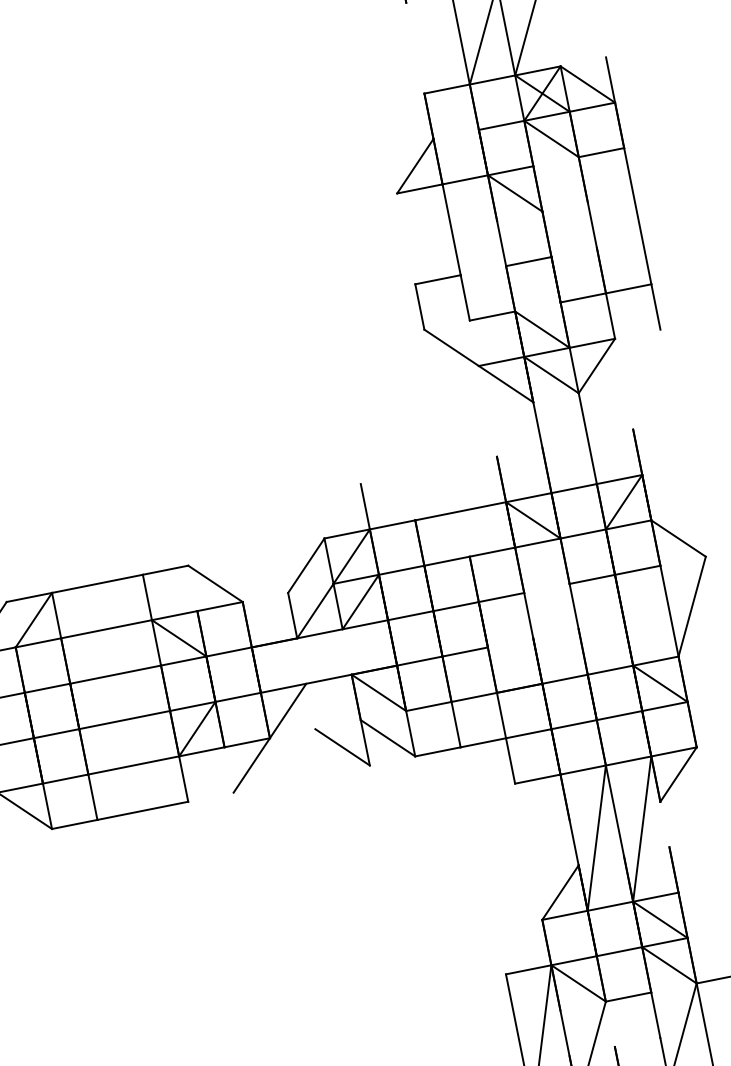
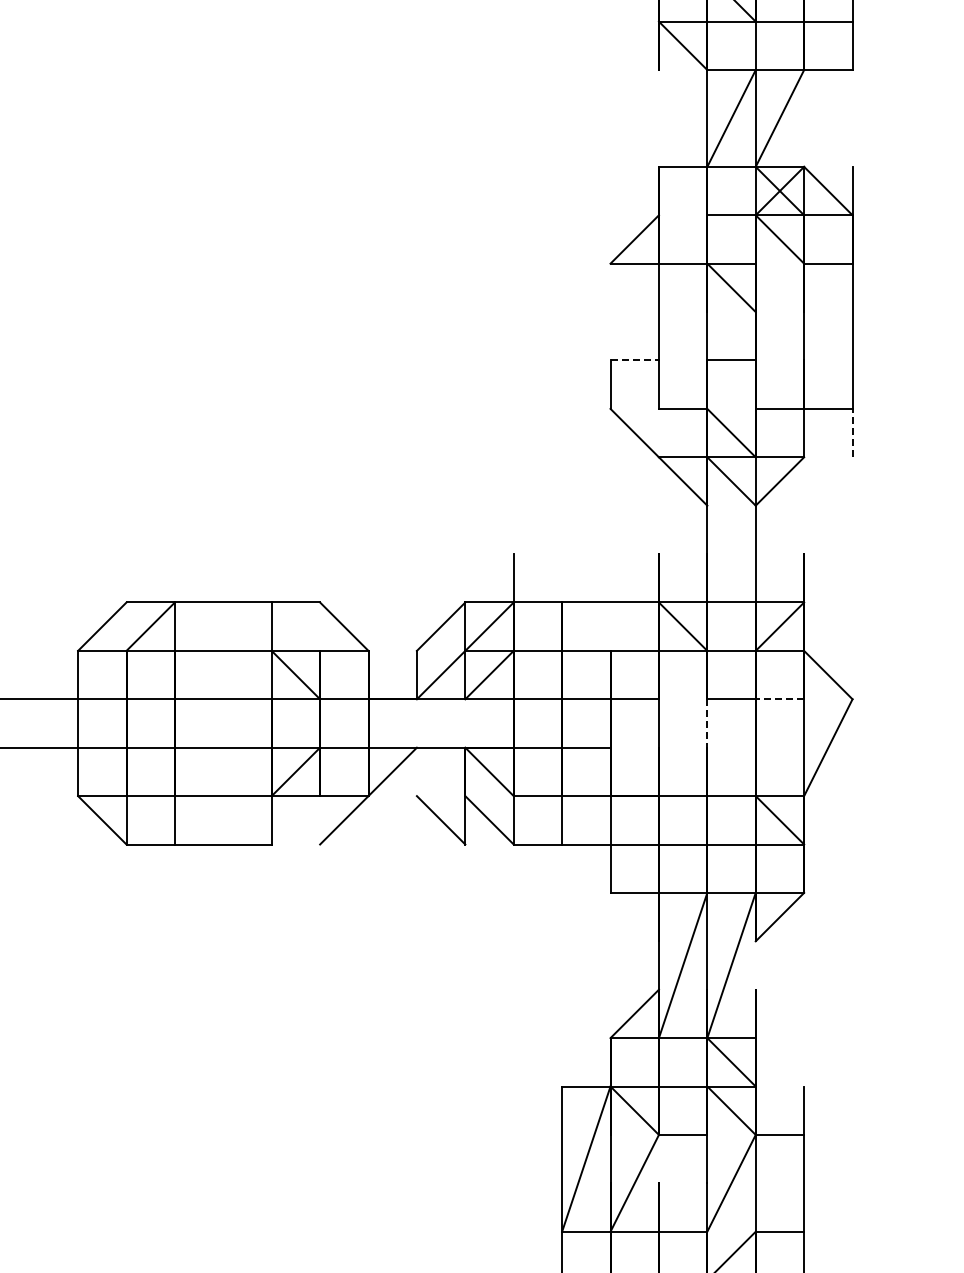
line: (438, 279) -> (635, 360), solid -> dashed
line: (655, 306) -> (852, 432), solid -> dashed
line: (637, 570) -> (779, 699), solid -> dashed
line: (574, 607) -> (707, 724), solid -> dashed

